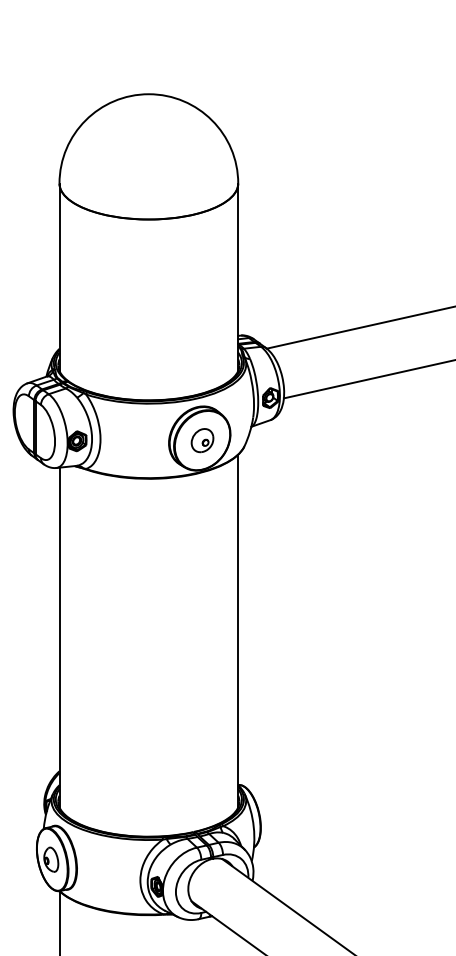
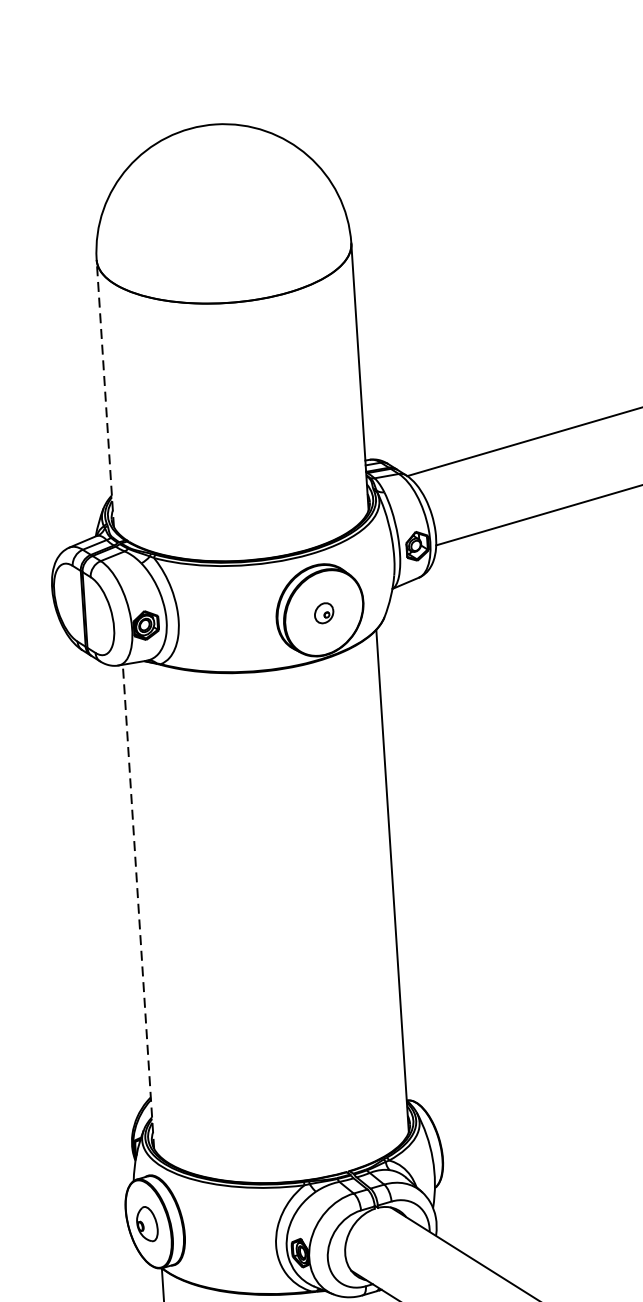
line: (59, 277) -> (105, 393), solid -> dashed
part: (202, 440) -> (324, 612), size x0.6
line: (59, 637) -> (138, 906), solid -> dashed

